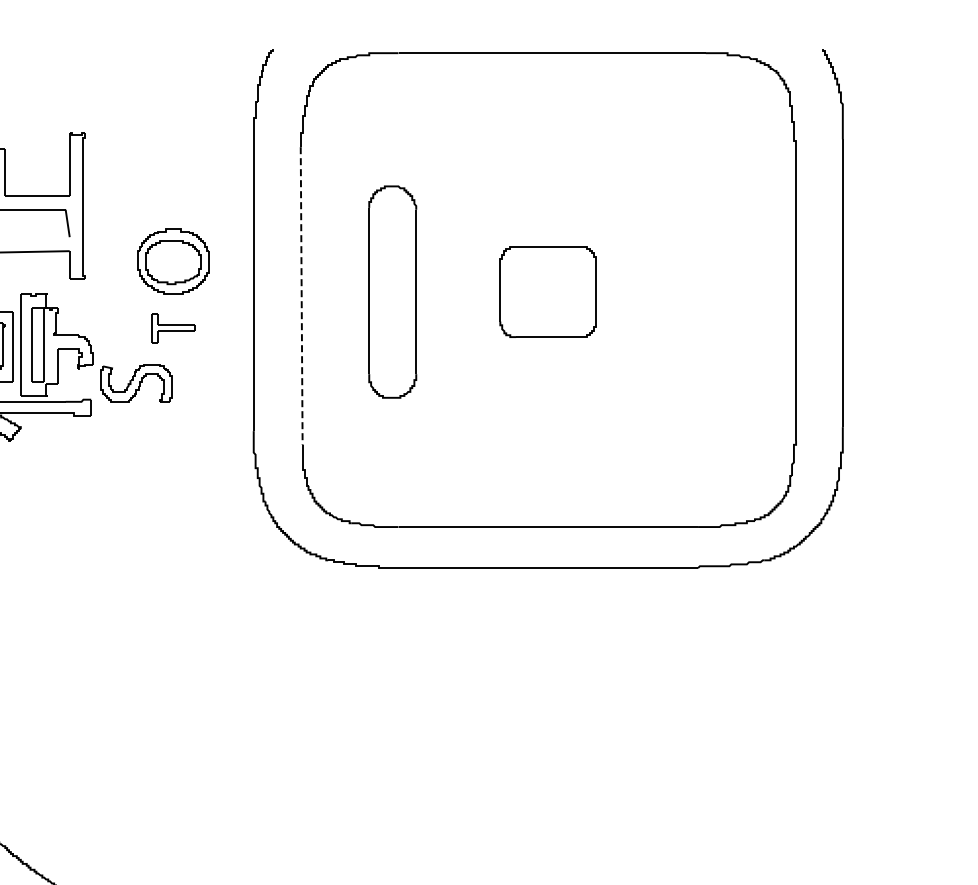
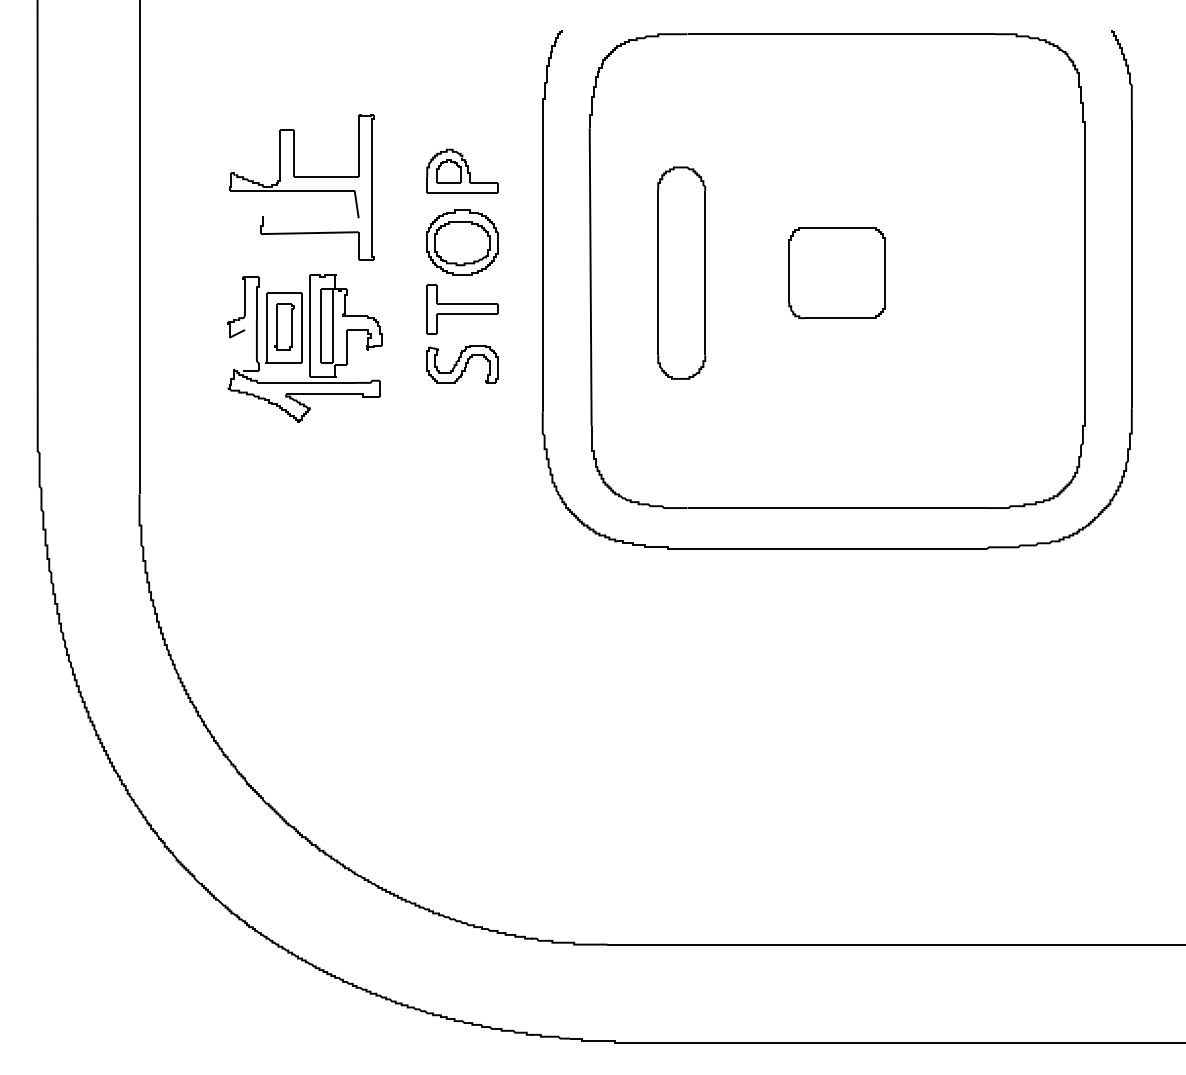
part: (173, 189) -> (462, 170), added
line: (301, 296) -> (590, 277), dashed -> solid
part: (173, 328) -> (462, 309), size x1.67
part: (136, 383) -> (462, 364), moved

